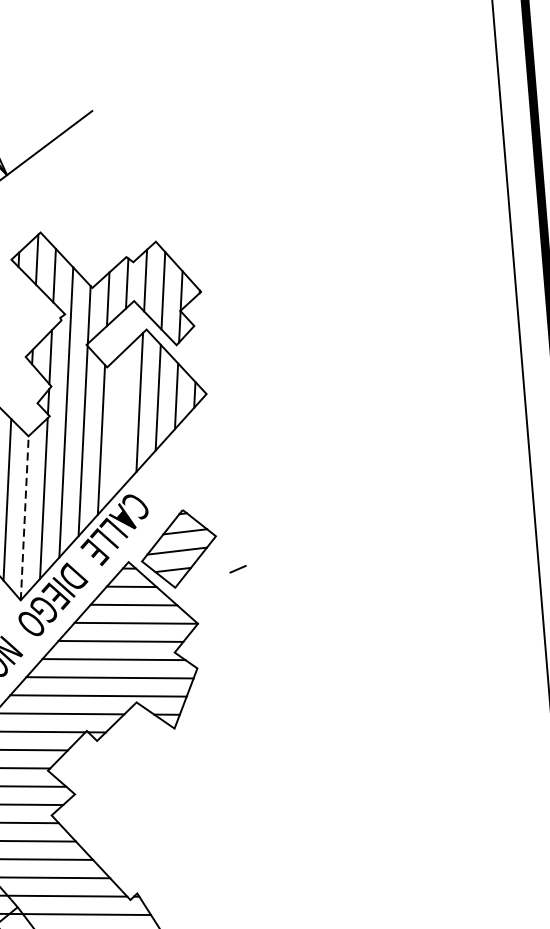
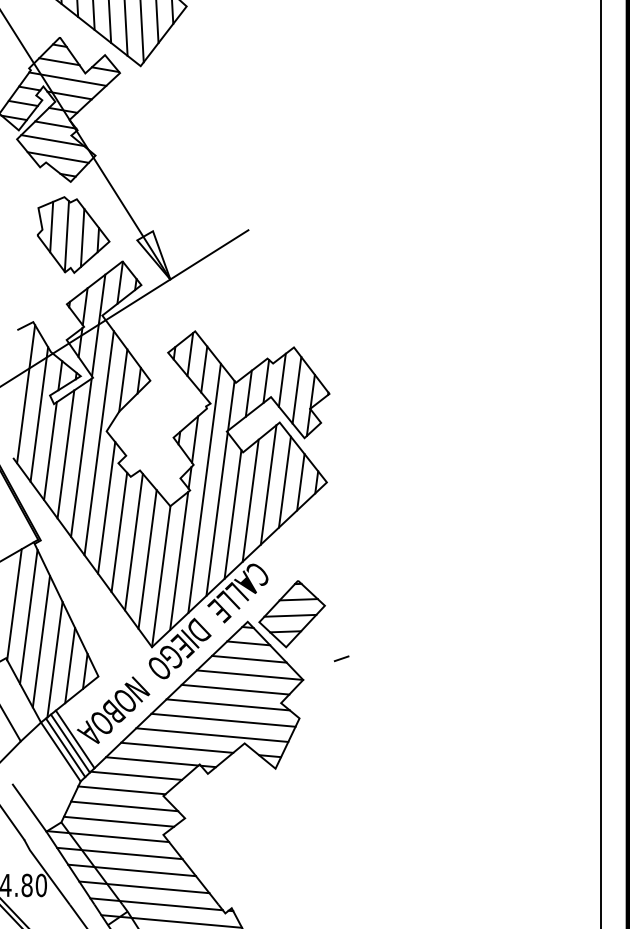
line: (120, 422) -> (250, 500), added
line: (24, 518) -> (161, 576), dashed -> solid
line: (237, 568) -> (341, 658), moved

